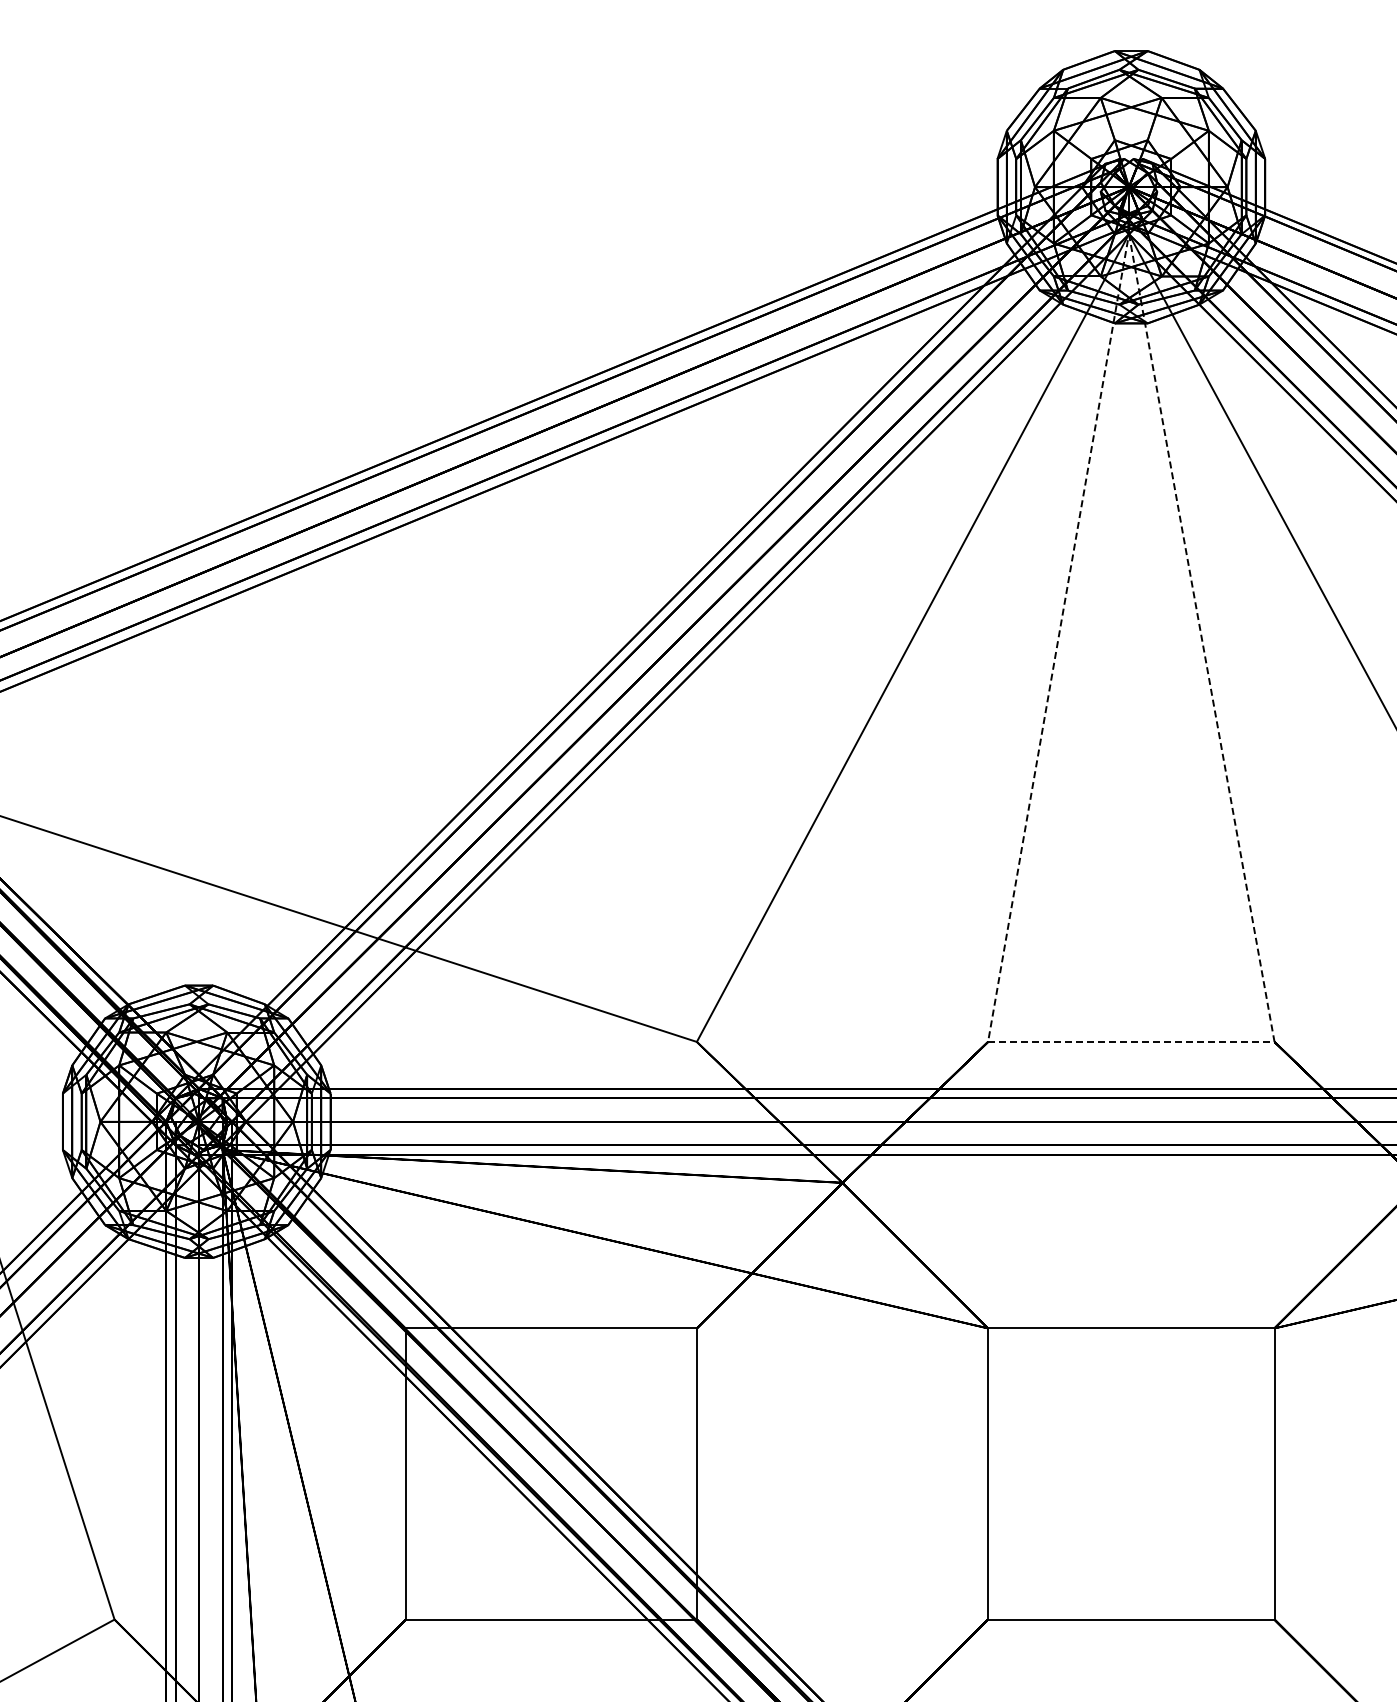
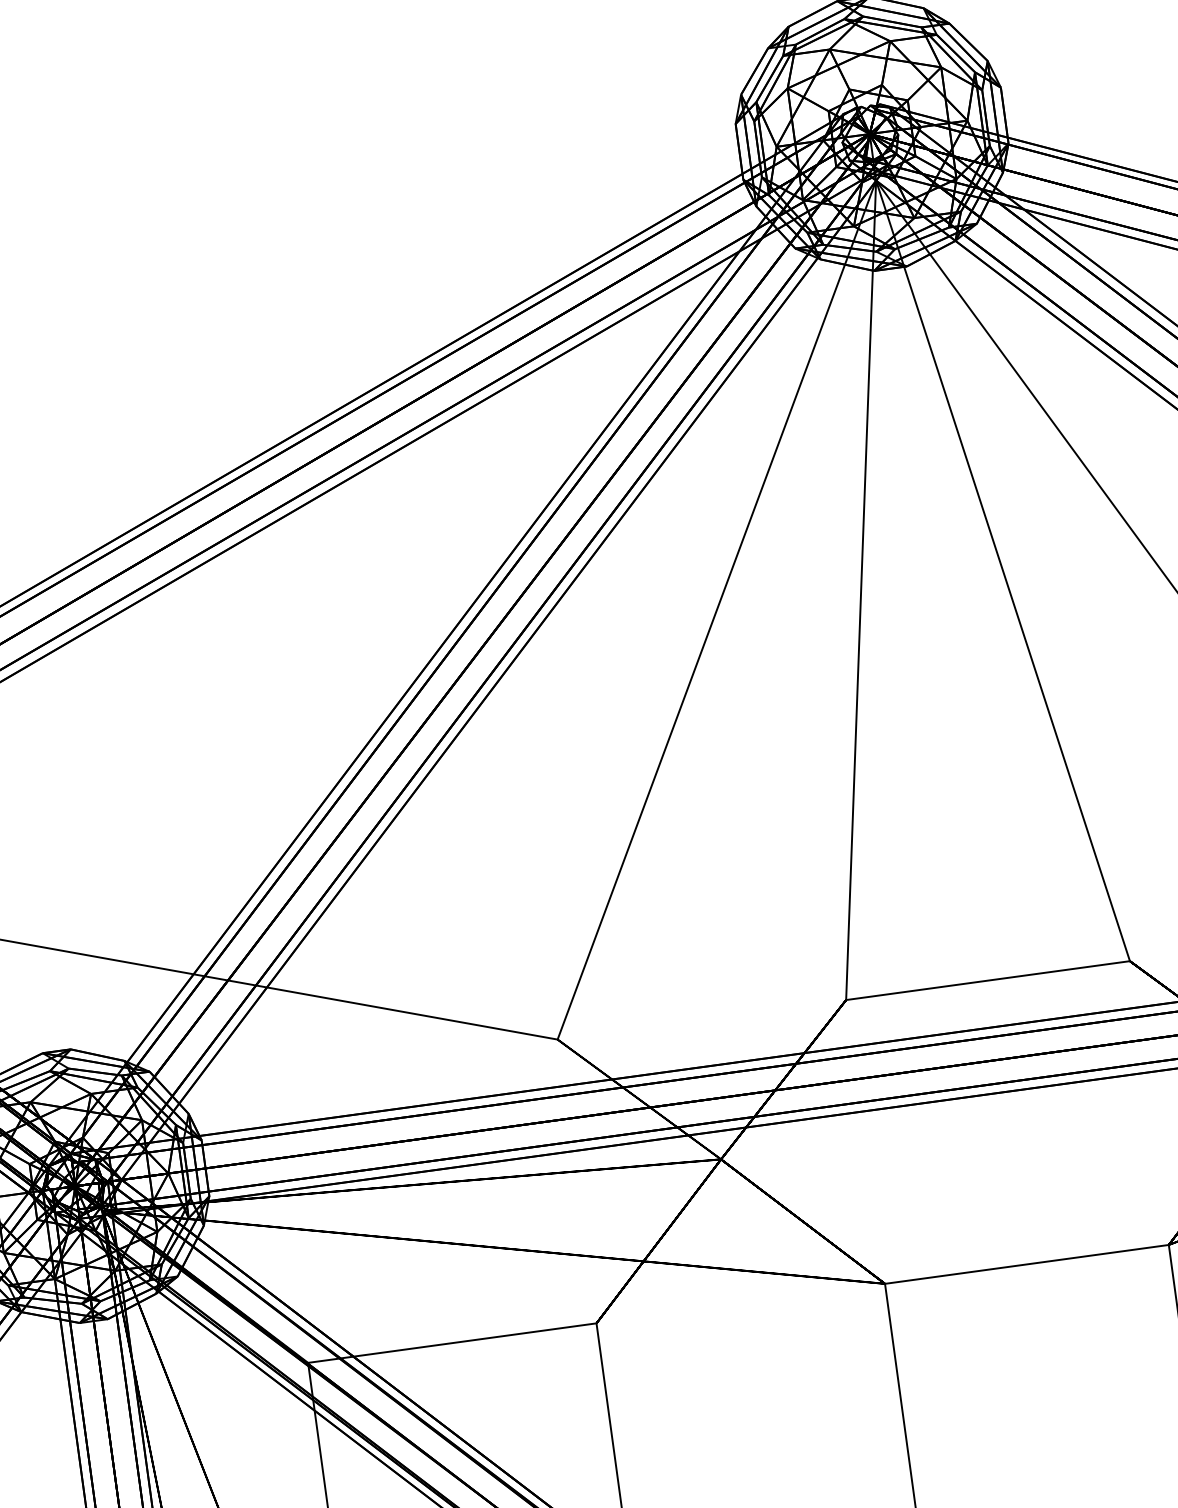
line: (1131, 1041) -> (988, 980), dashed -> solid

